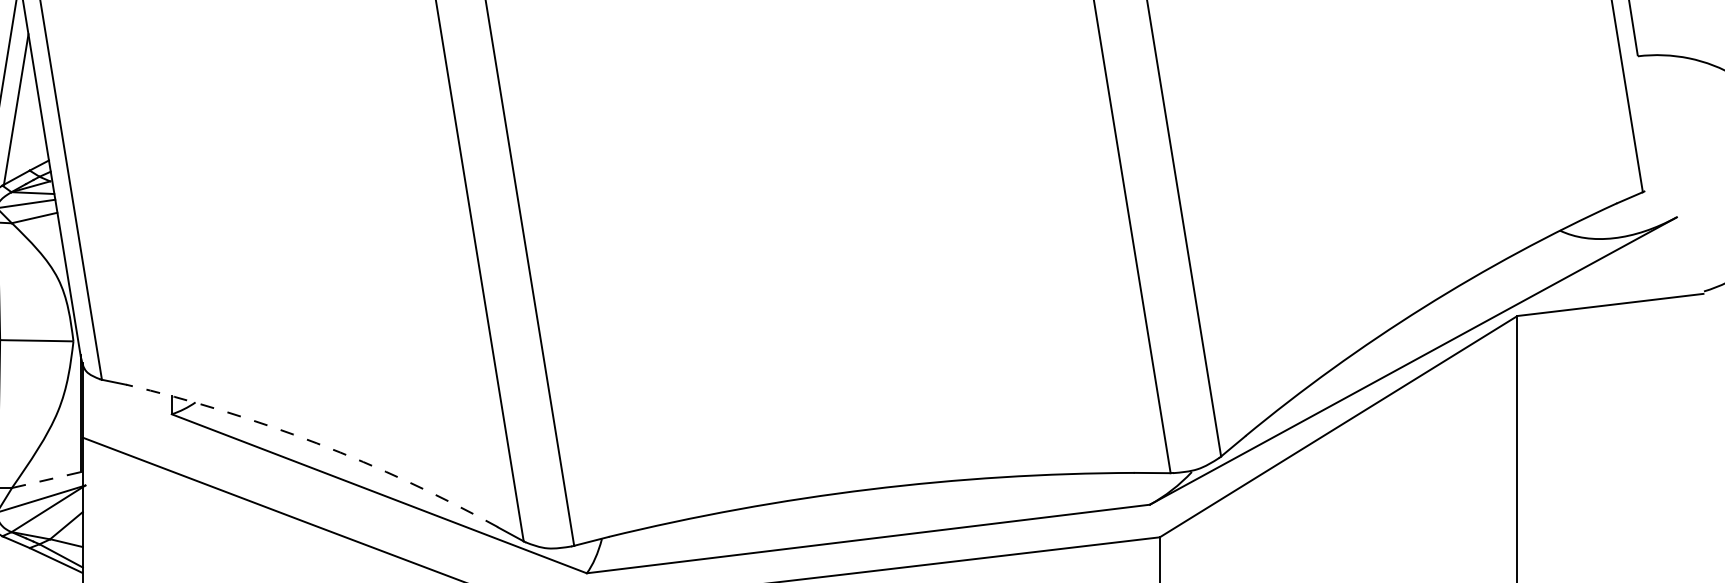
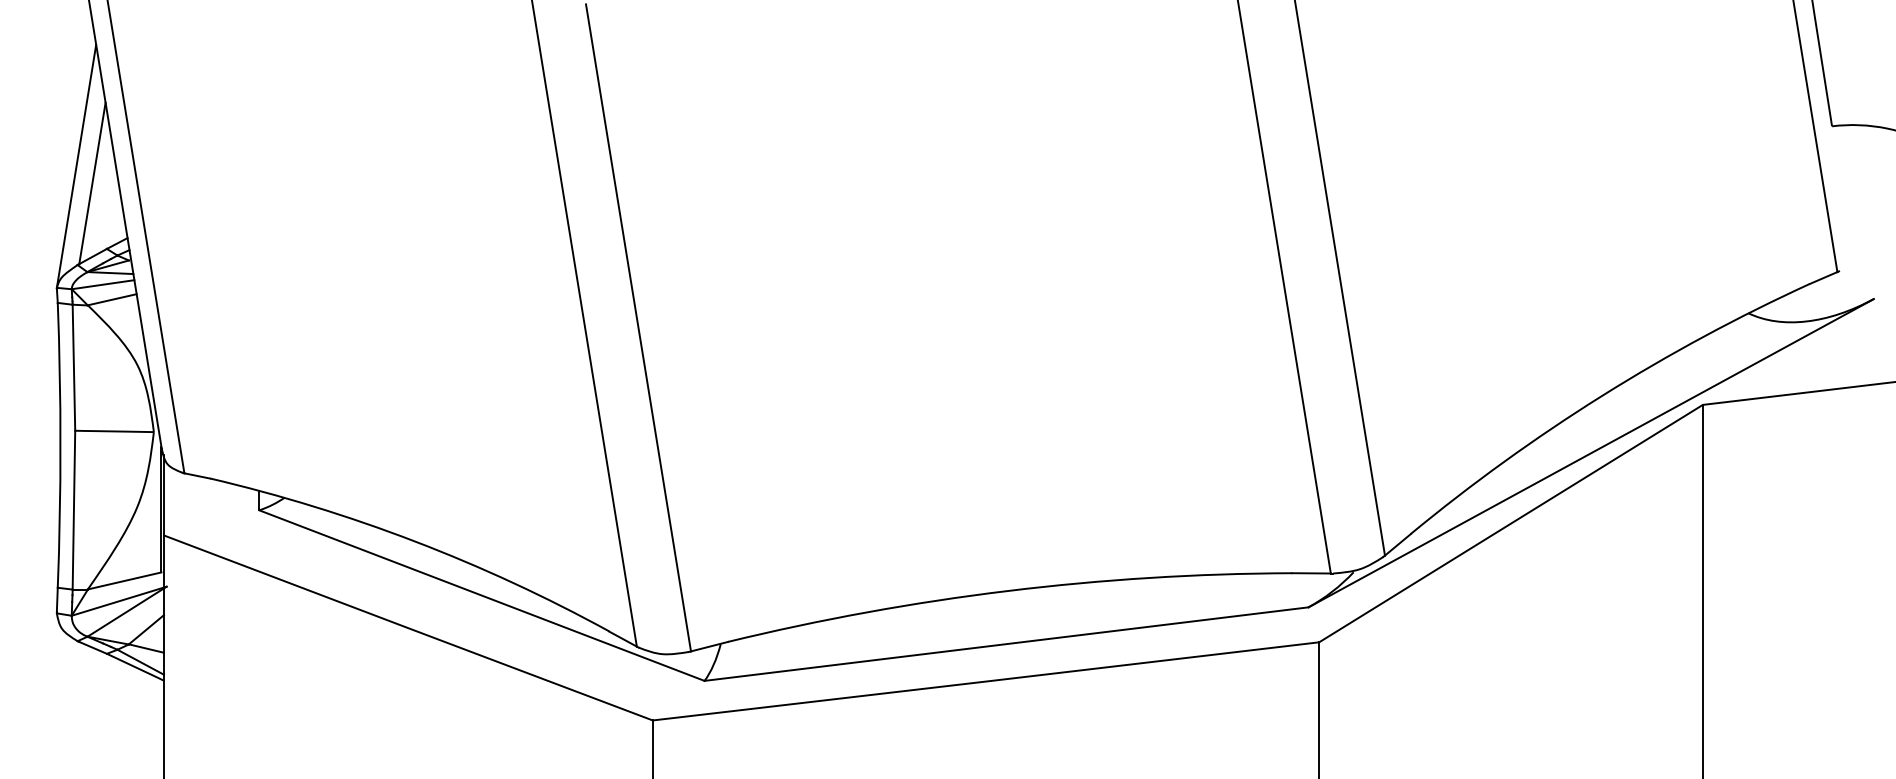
arc: (317, 443) -> (415, 541), dashed -> solid
line: (46, 479) -> (124, 580), dashed -> solid

